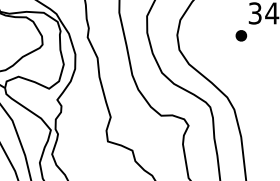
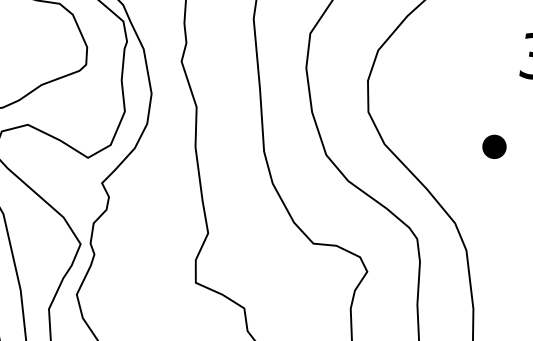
part: (241, 35) -> (494, 146), moved

